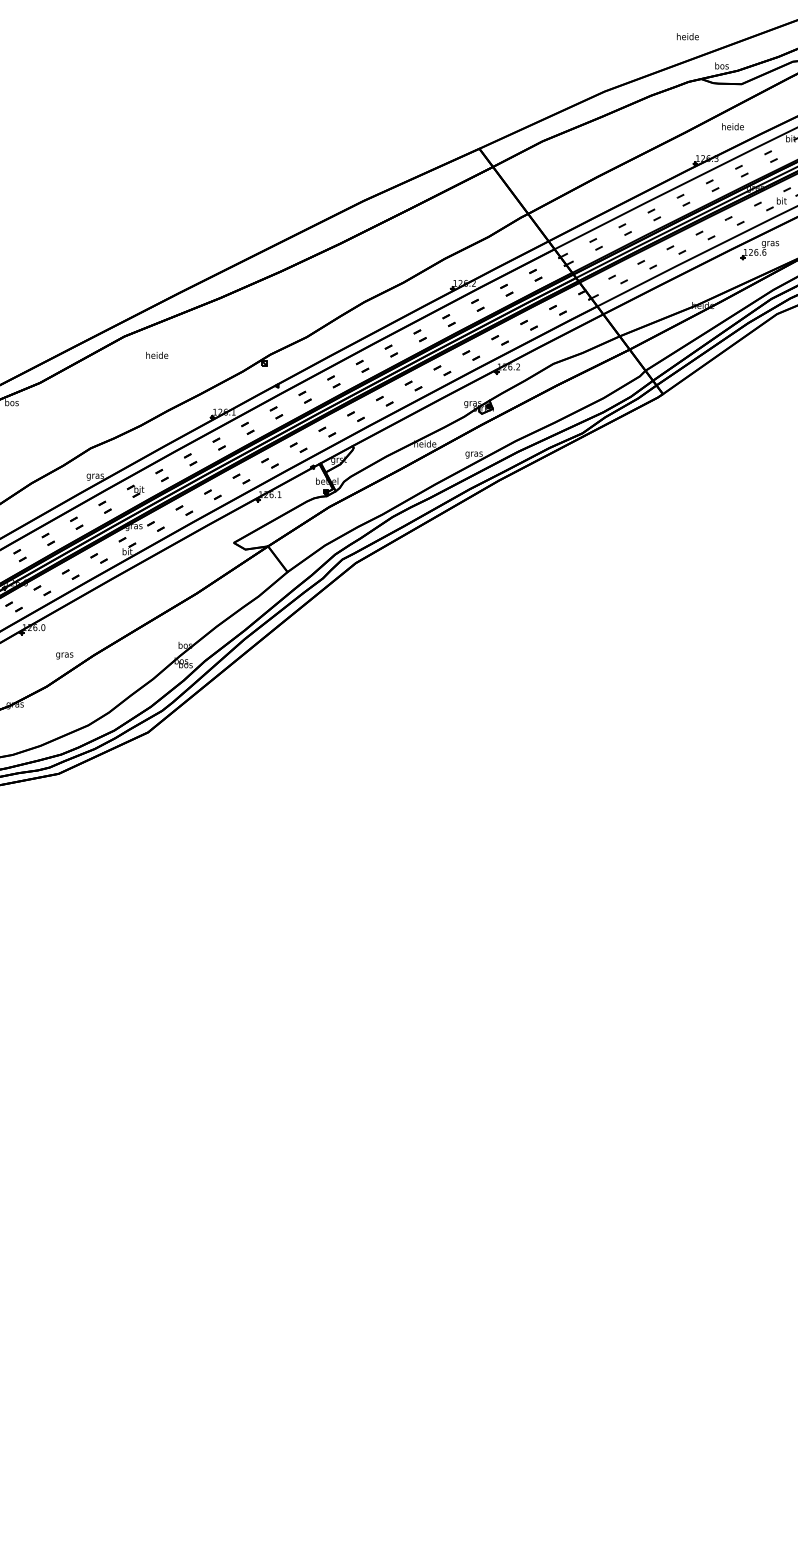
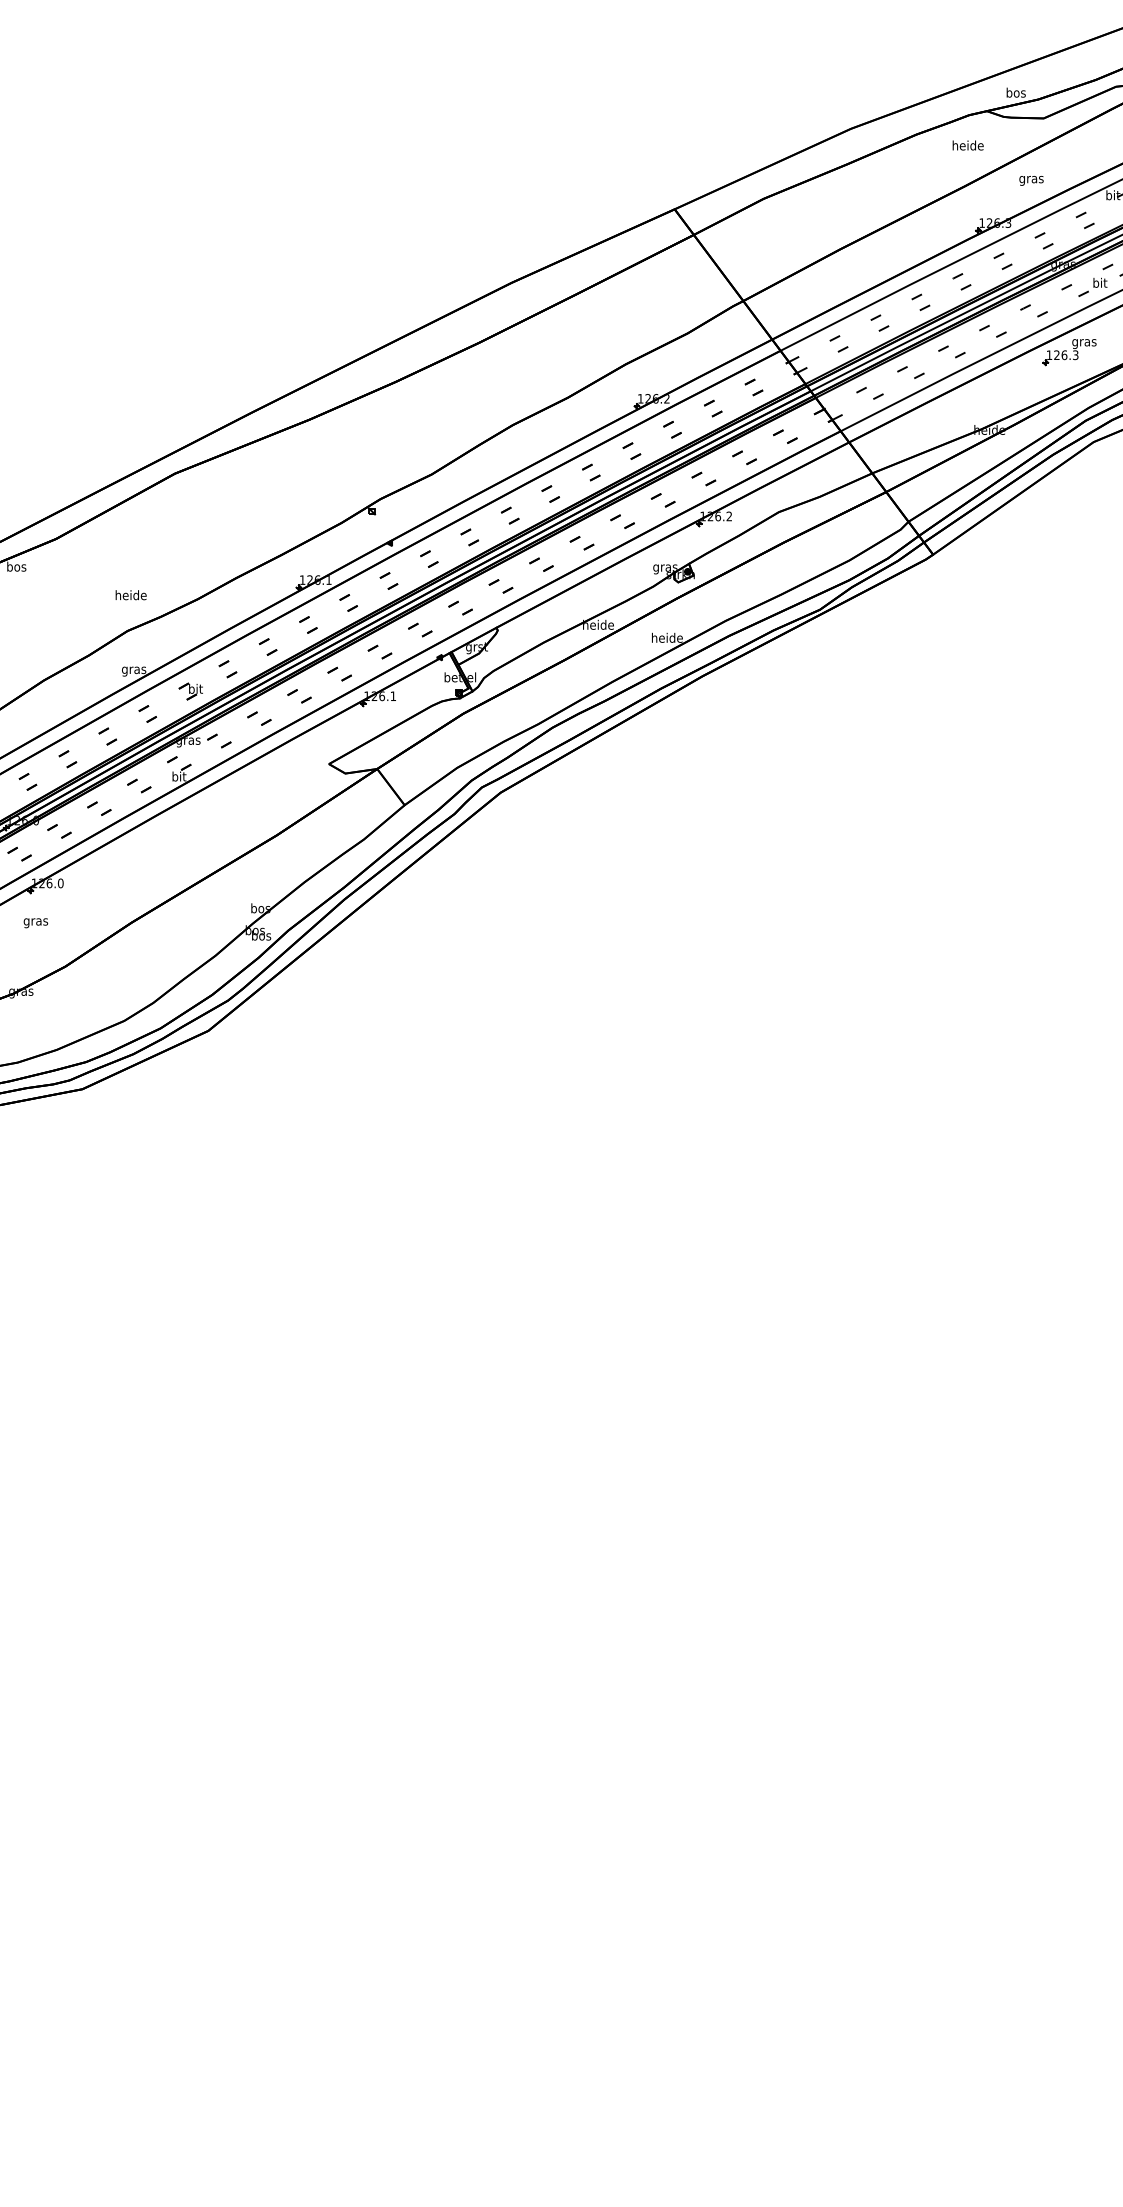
text: (687, 36) -> (967, 145), moved
text: (732, 127) -> (1031, 179), heide -> gras
text: (764, 252) -> (1075, 355), 126.6 -> 126.3
text: (156, 355) -> (130, 595), moved
text: (474, 453) -> (667, 638), gras -> heide
text: (64, 656) -> (35, 923), moved

